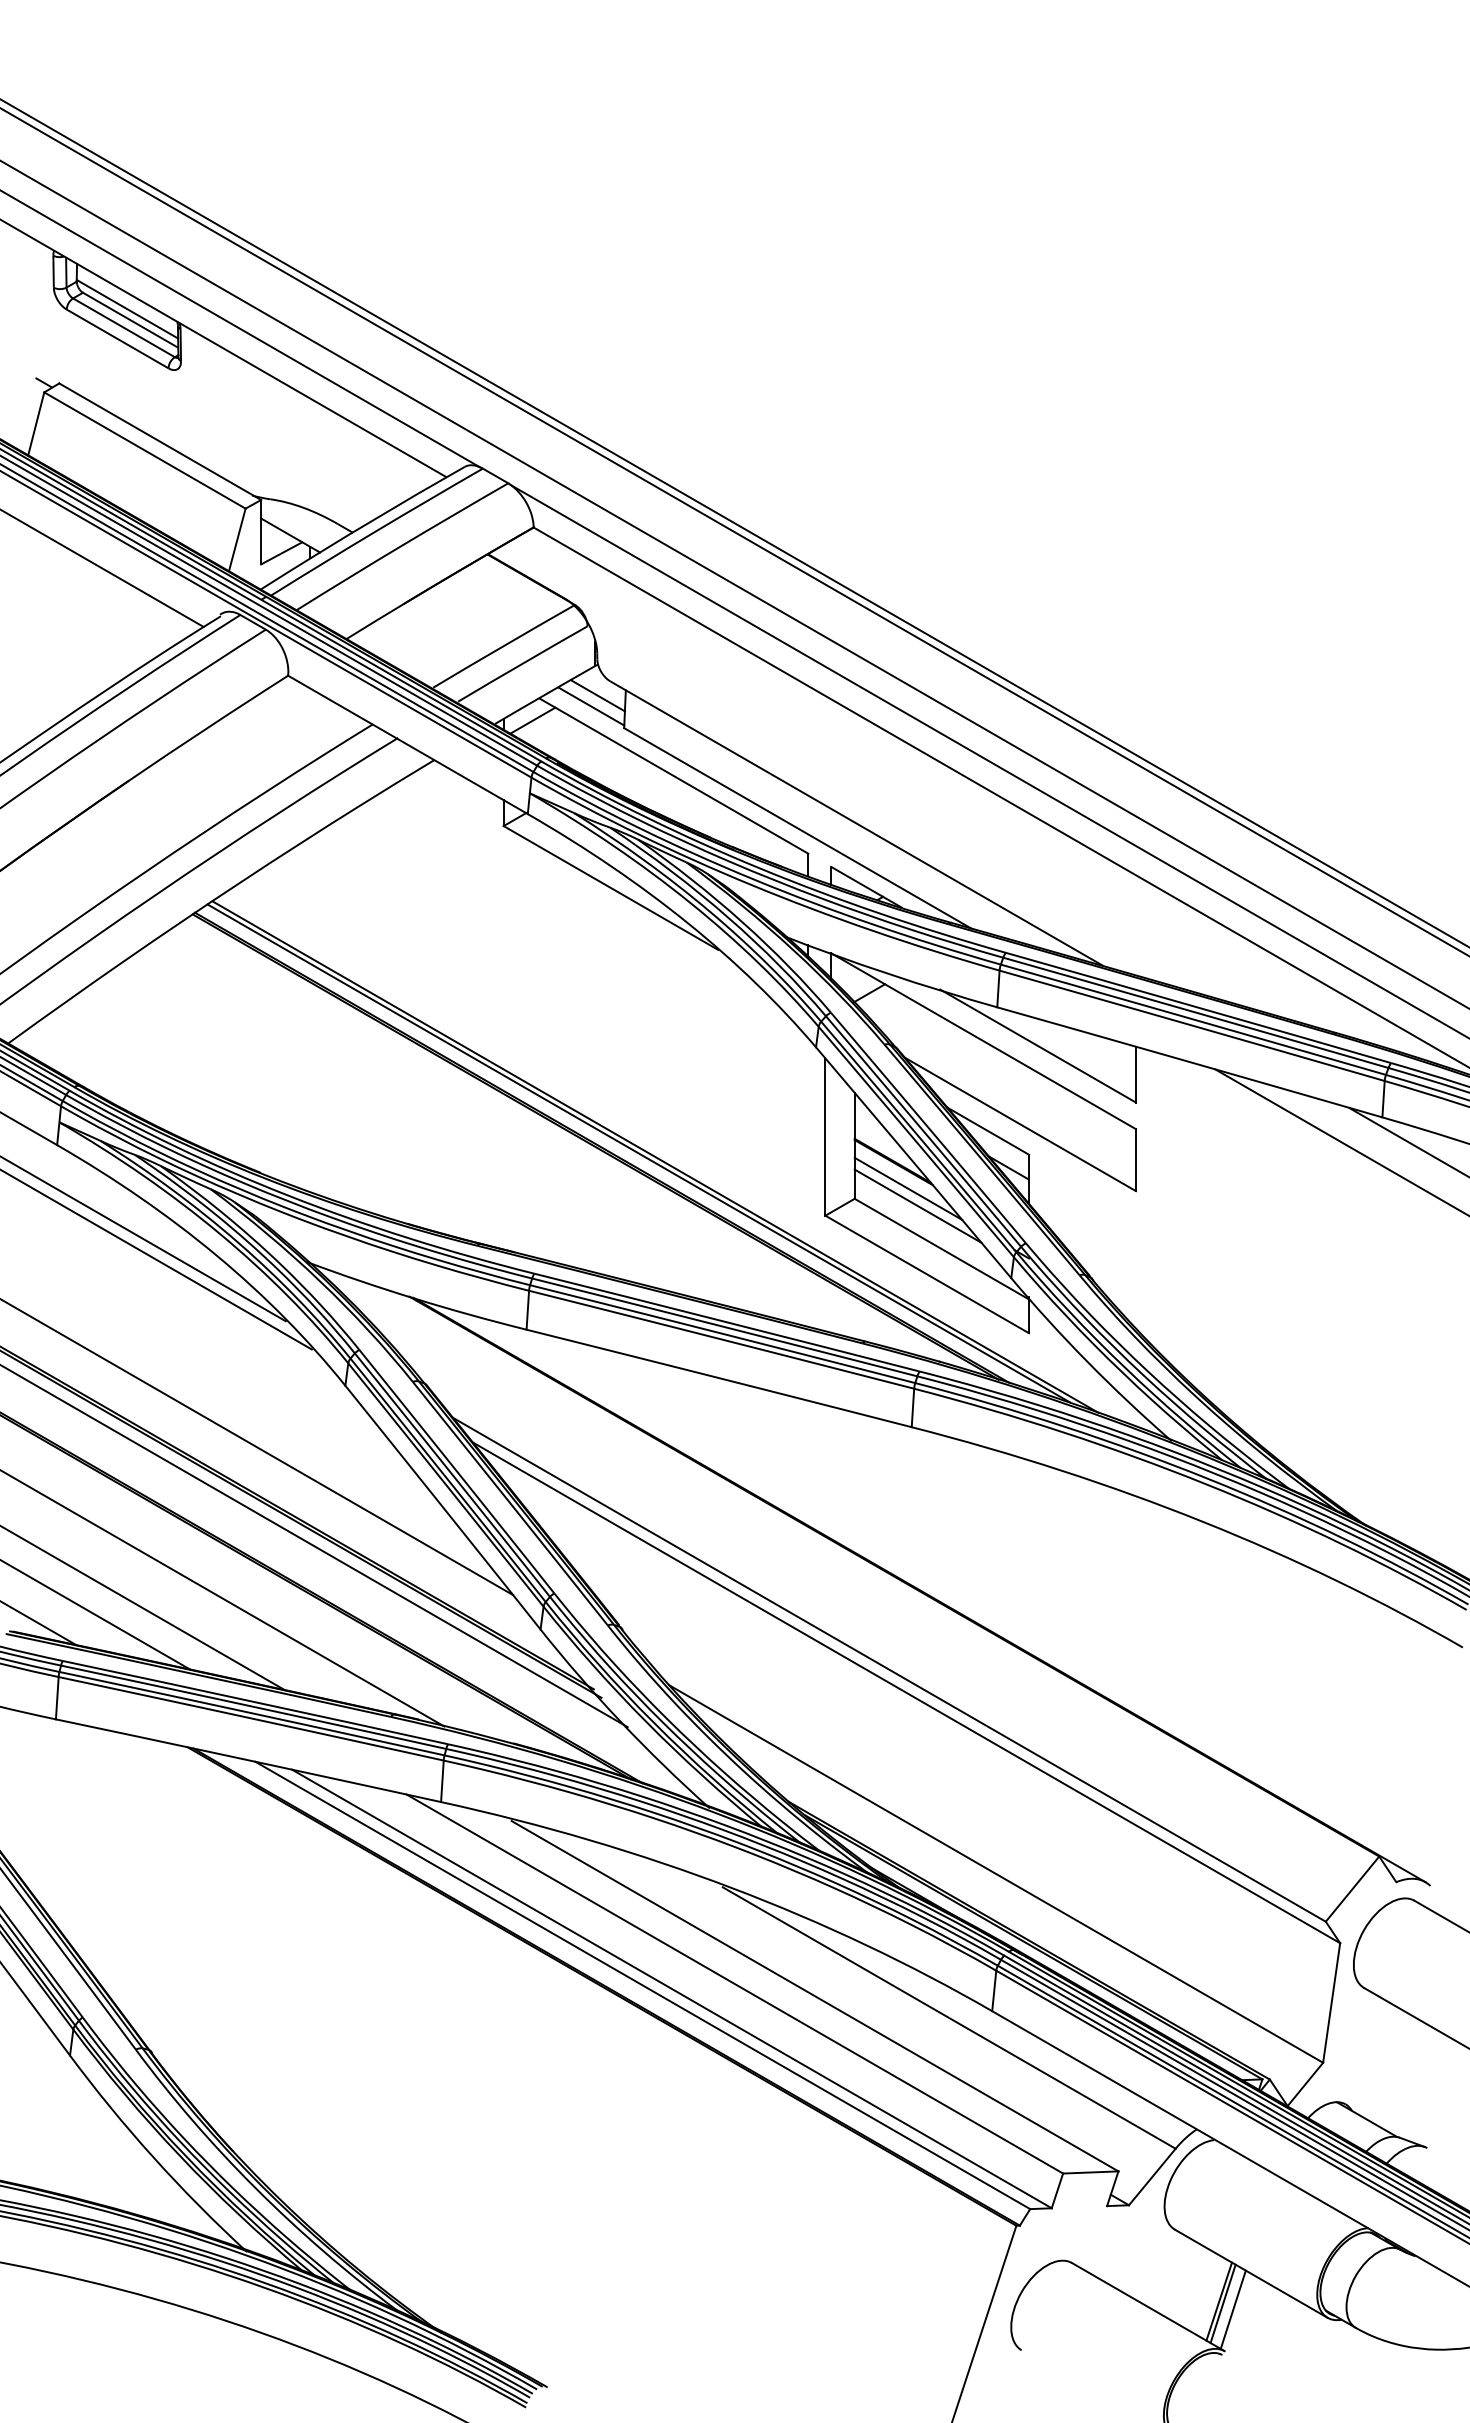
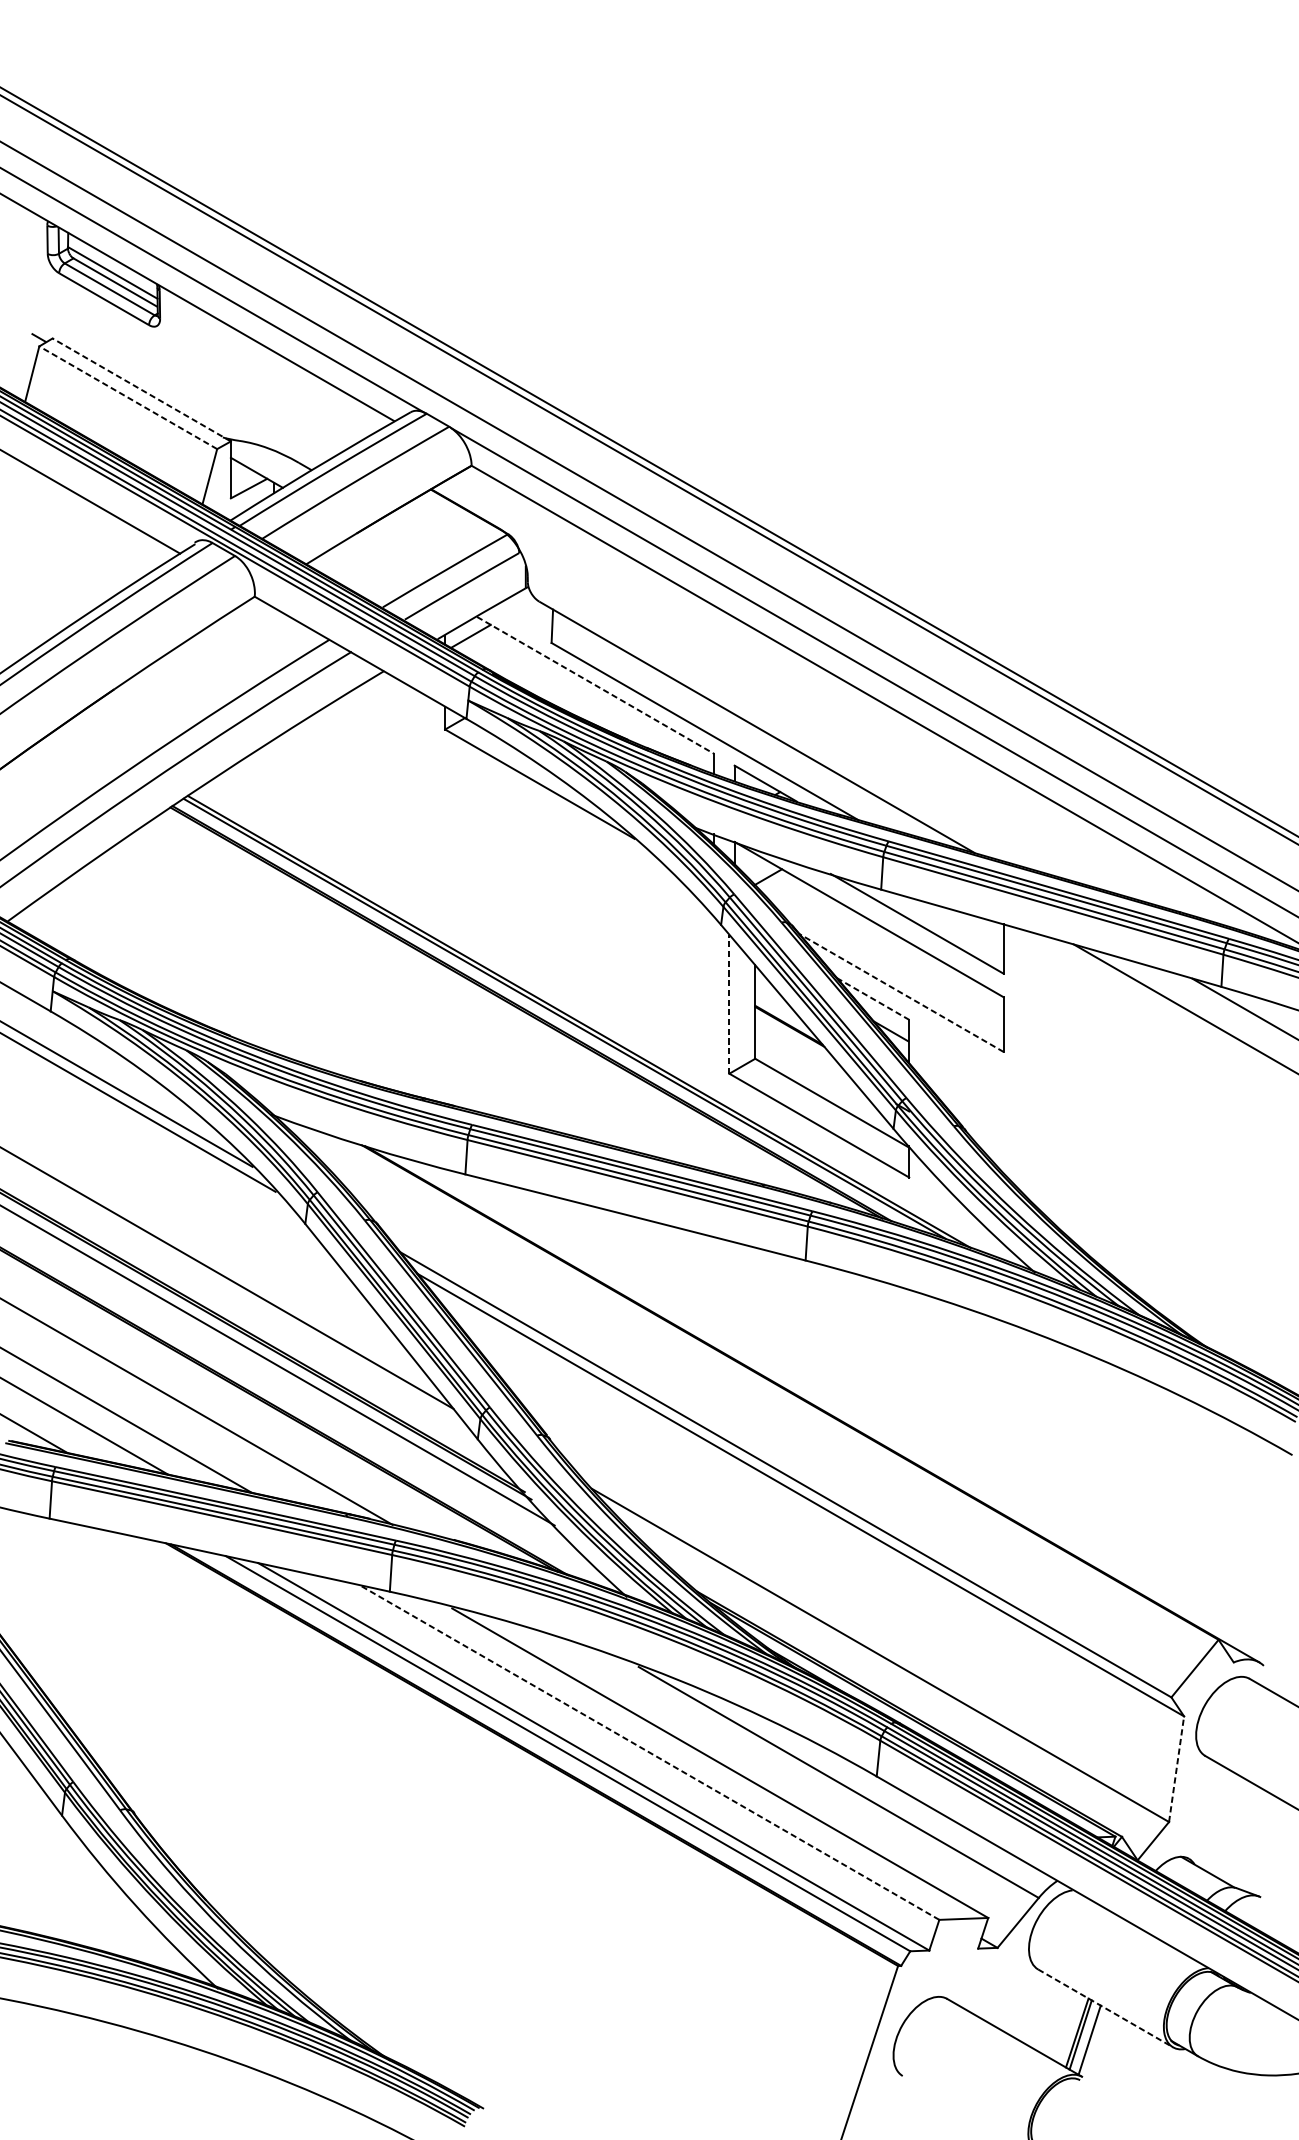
line: (160, 441) -> (141, 389), solid -> dashed
line: (144, 450) -> (127, 397), solid -> dashed
line: (597, 695) -> (528, 614), removed
line: (591, 706) -> (522, 623), removed
line: (674, 776) -> (596, 685), solid -> dashed
line: (1020, 1124) -> (901, 993), solid -> dashed
line: (988, 1131) -> (873, 999), solid -> dashed
line: (825, 1137) -> (729, 1004), solid -> dashed
line: (908, 1188) -> (802, 1049), removed
line: (917, 1205) -> (810, 1064), removed
line: (734, 1983) -> (649, 1751), solid -> dashed
line: (1331, 2002) -> (1176, 1768), solid -> dashed
line: (1251, 2274) -> (1105, 2009), solid -> dashed

